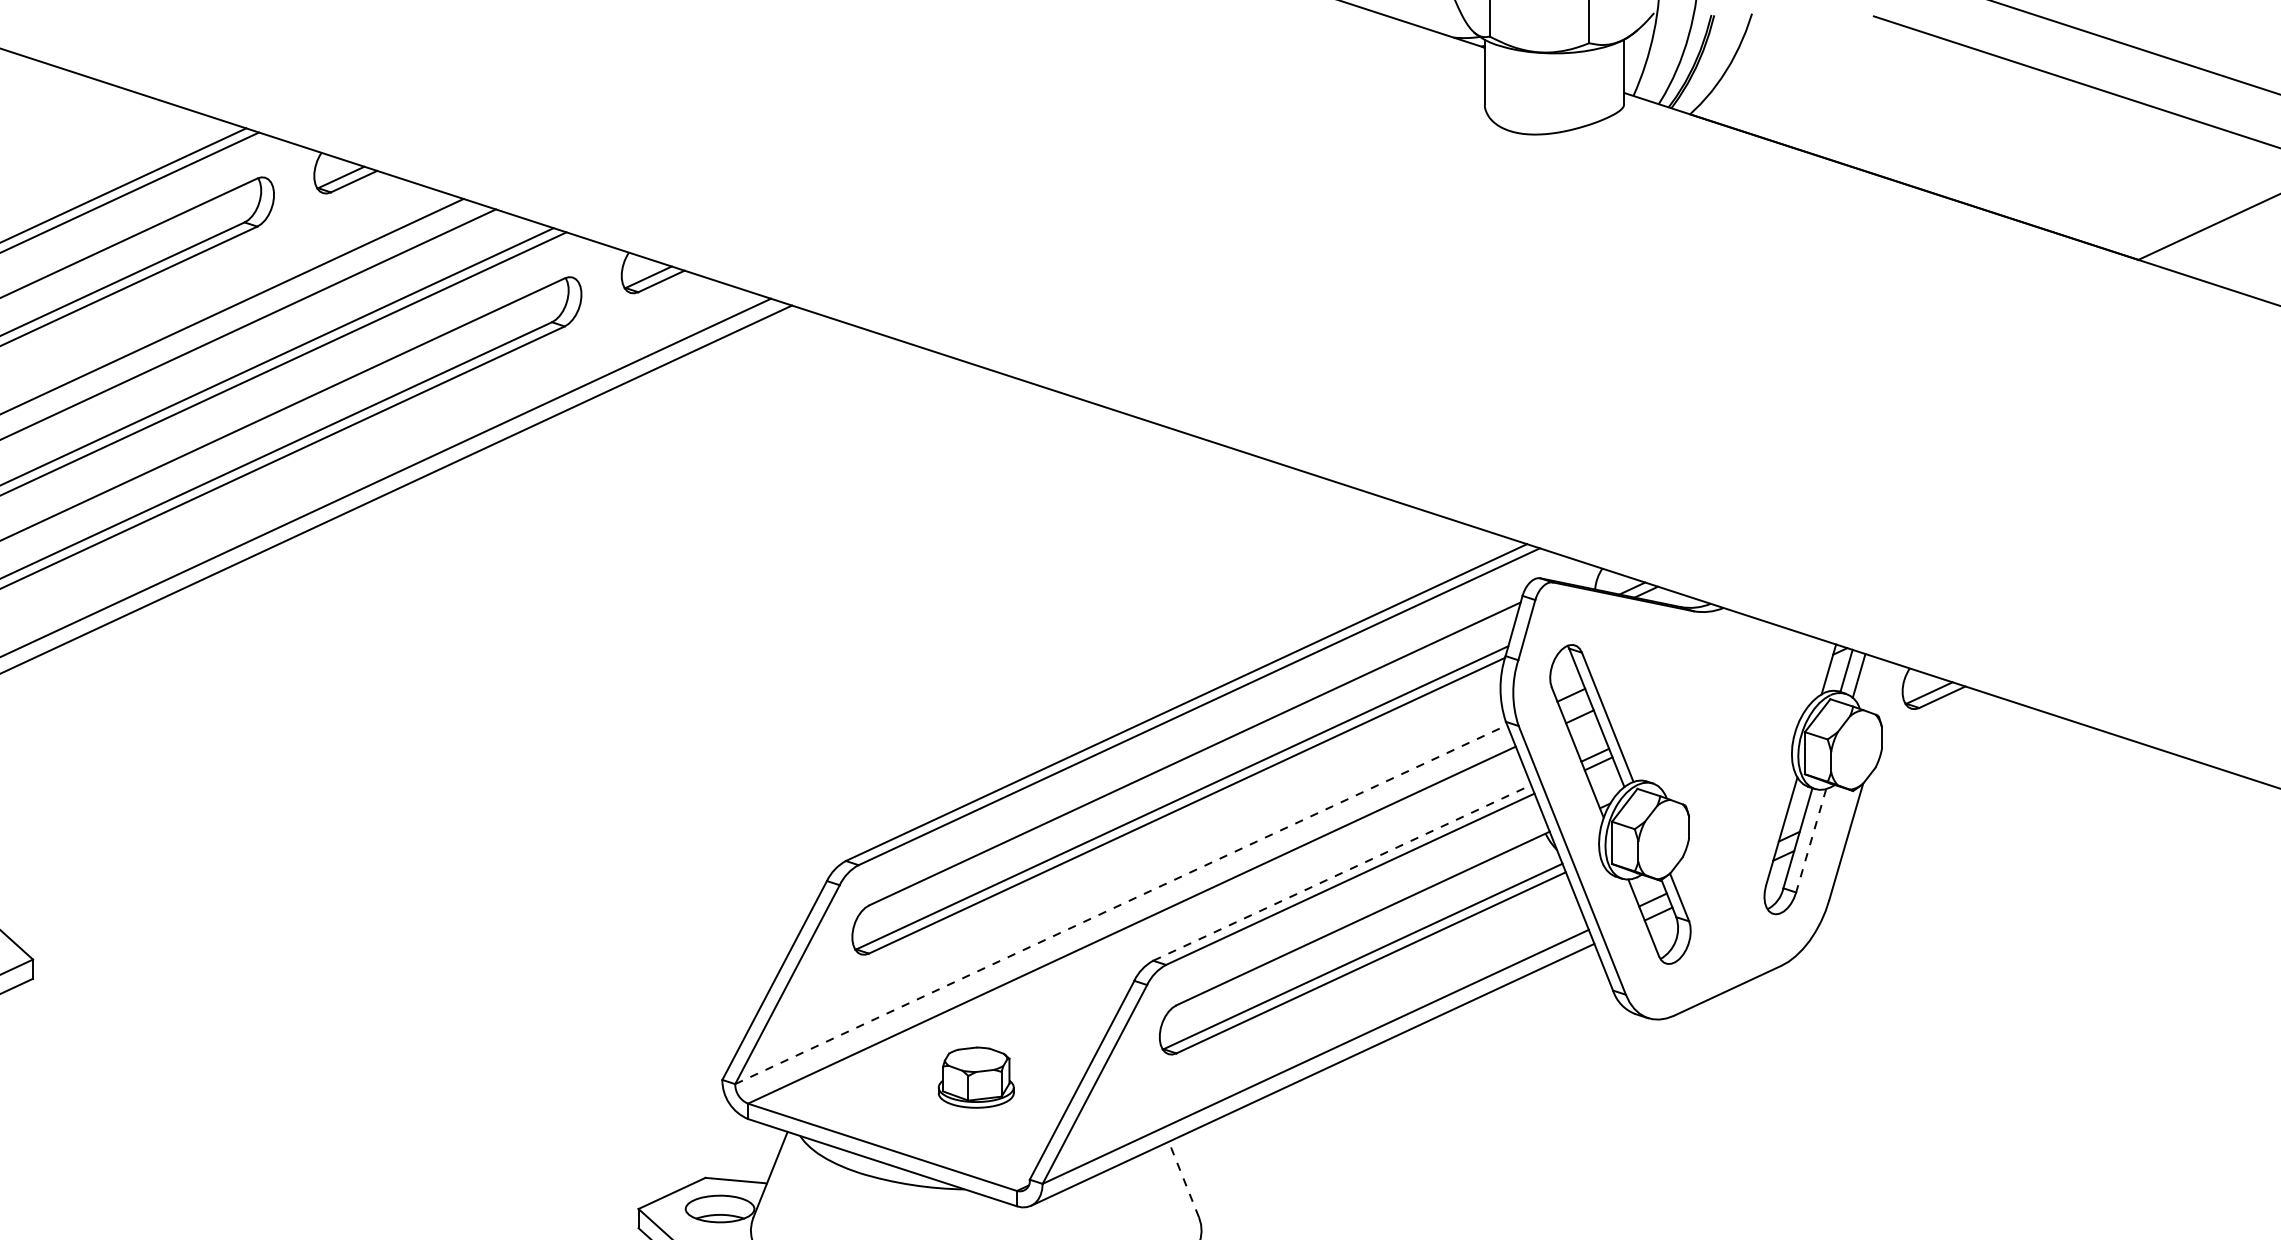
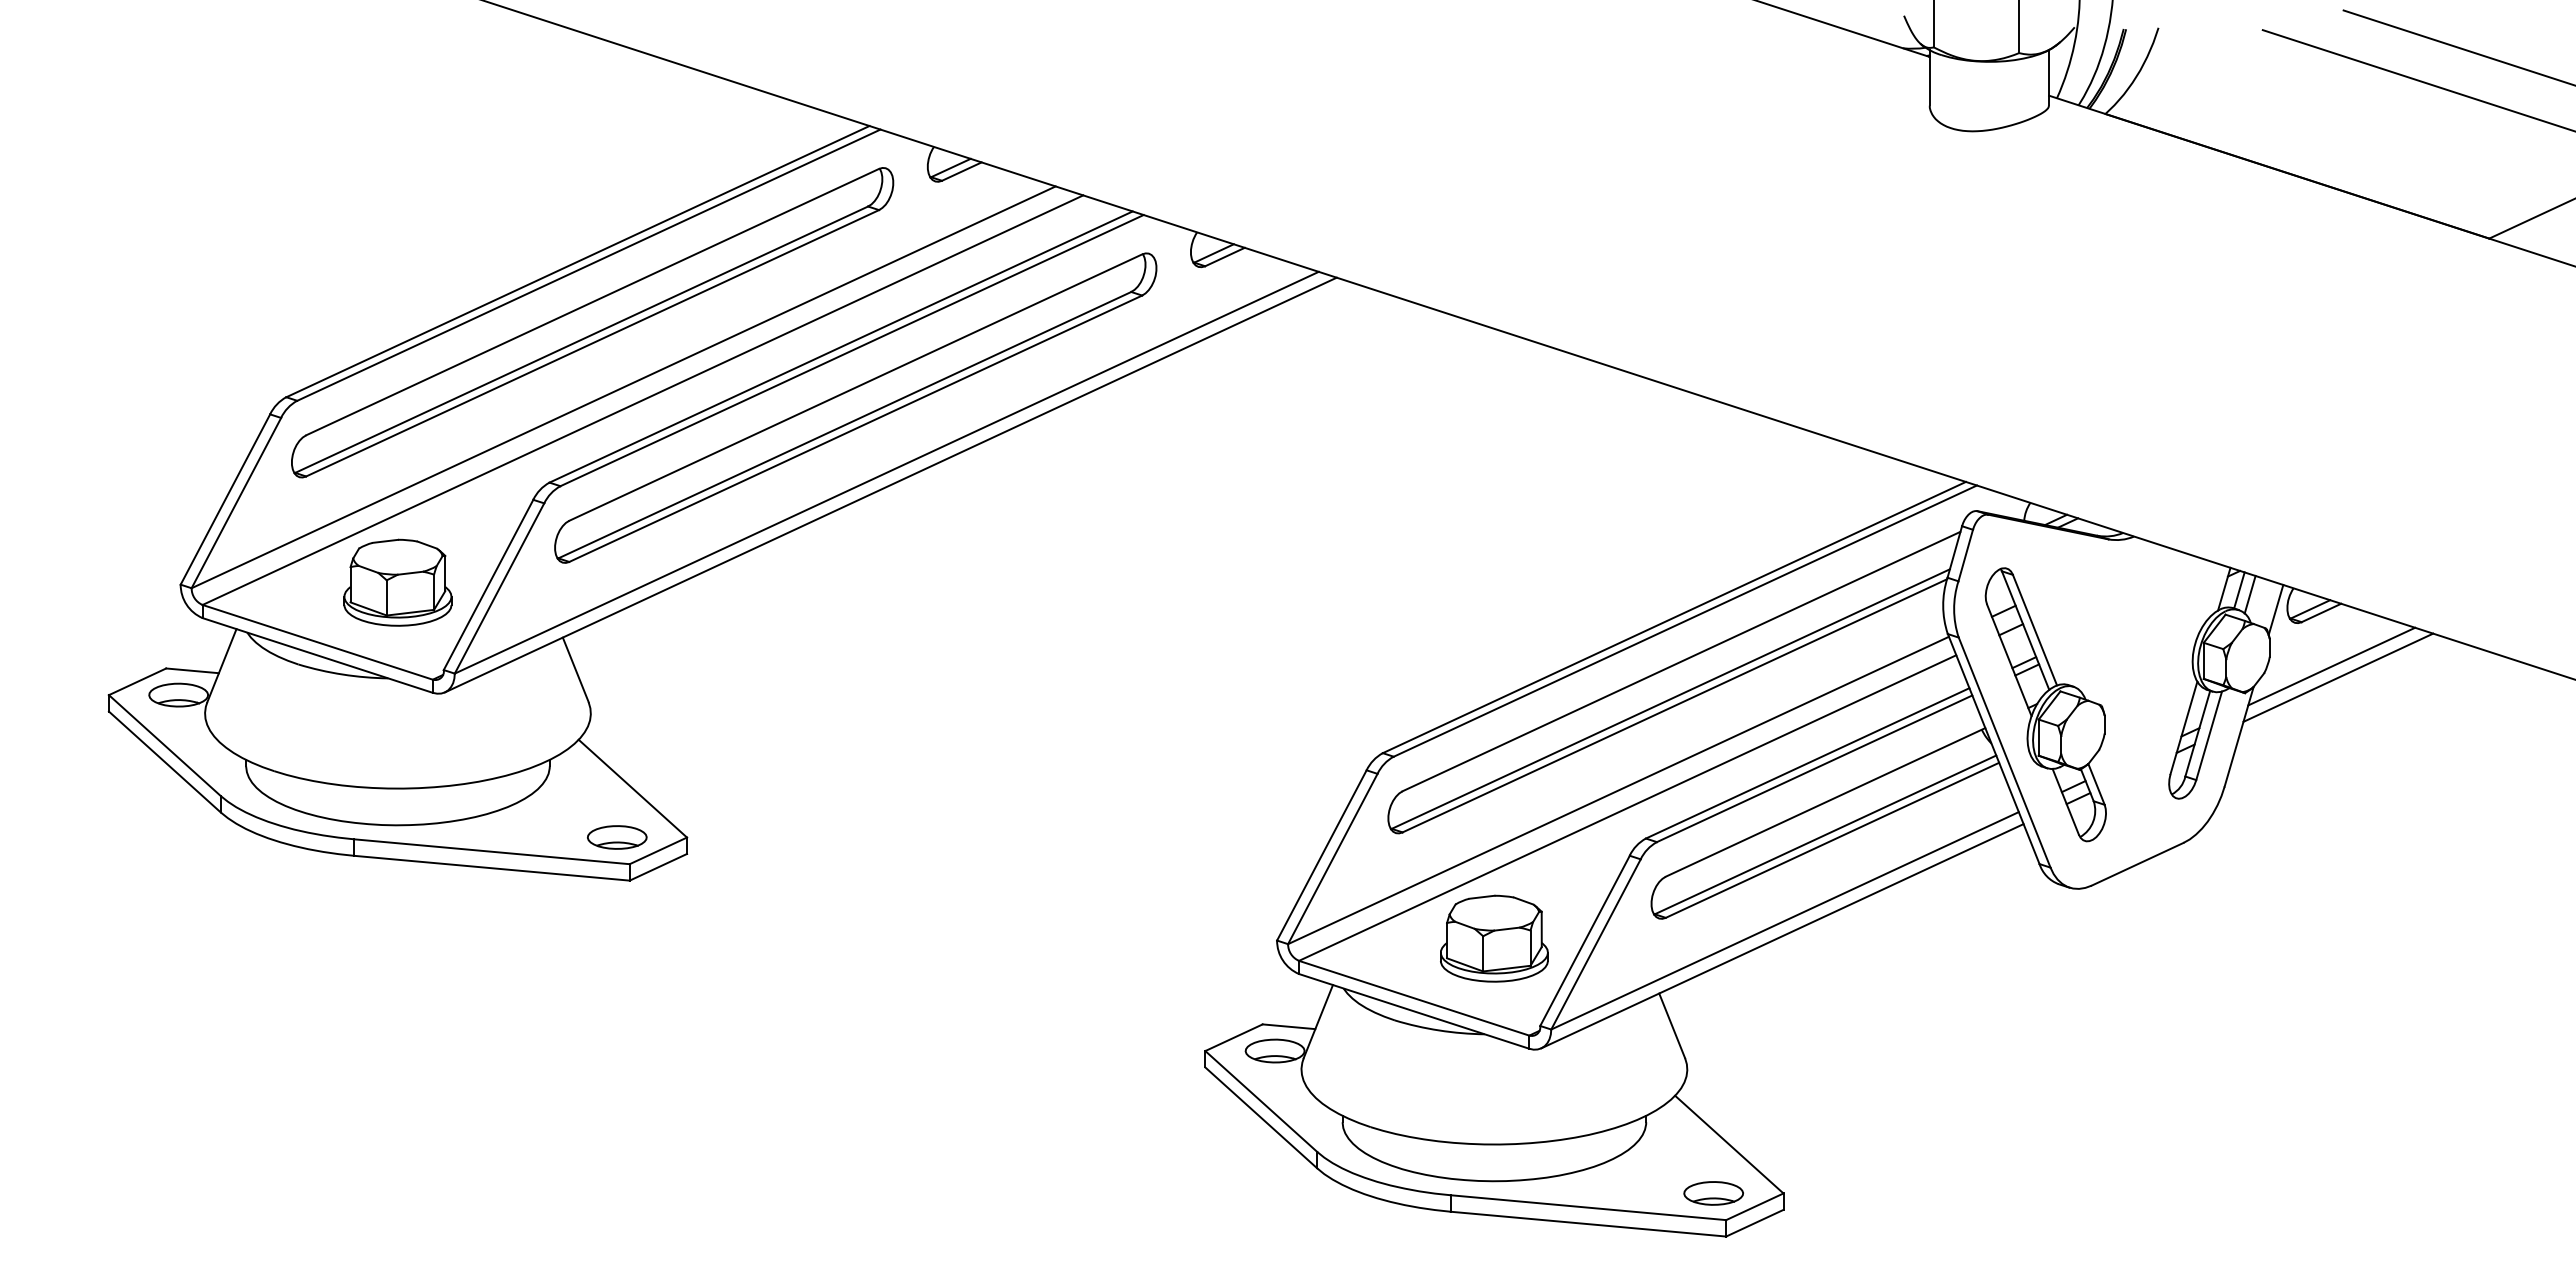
line: (1888, 693) -> (2275, 609), added
line: (1954, 759) -> (2331, 666), added
line: (1962, 772) -> (2338, 677), added
line: (1811, 841) -> (2209, 736), dashed -> solid
line: (1343, 873) -> (1808, 763), dashed -> solid
line: (1121, 904) -> (1618, 790), dashed -> solid
part: (976, 1077) -> (1494, 938), size x1.67
line: (1184, 1179) -> (1672, 1025), dashed -> solid

